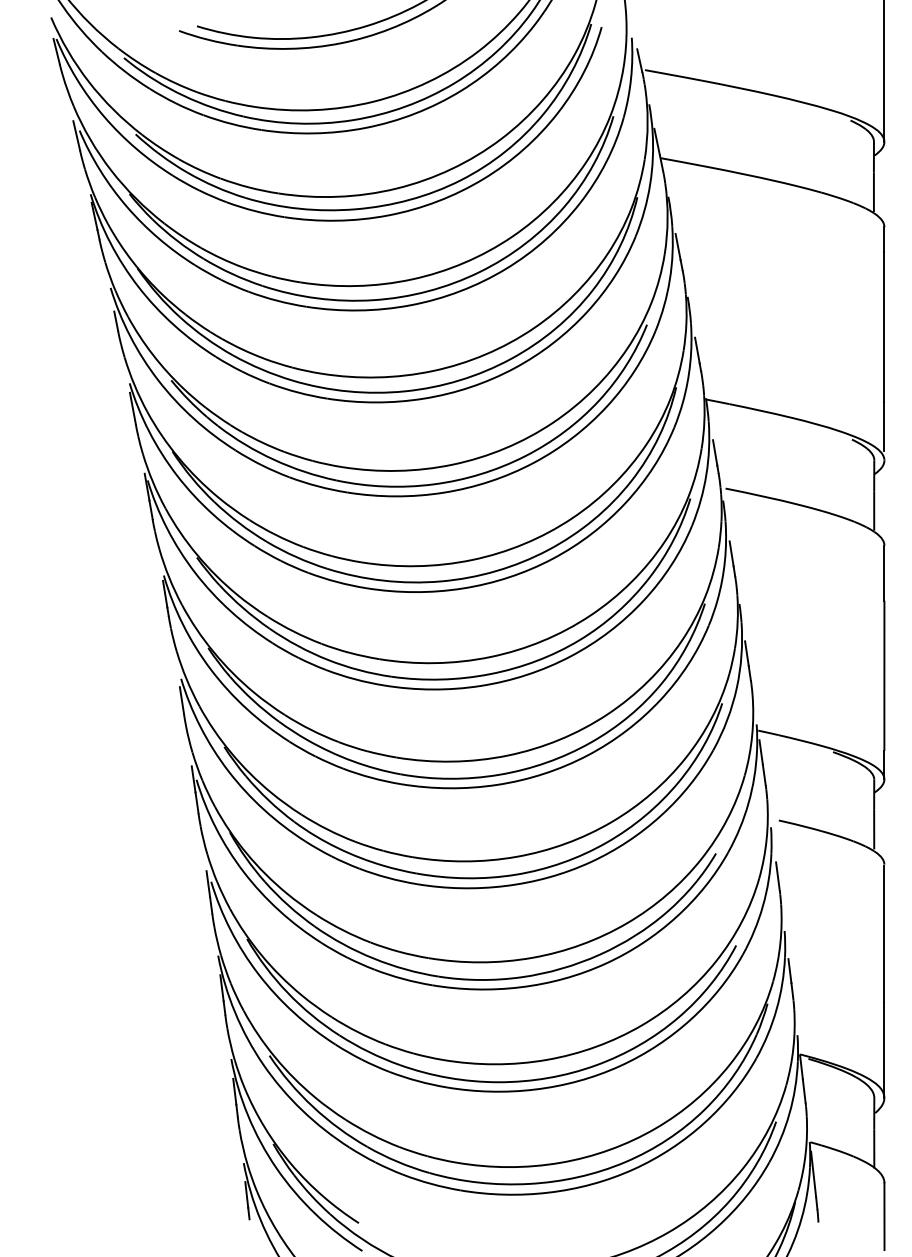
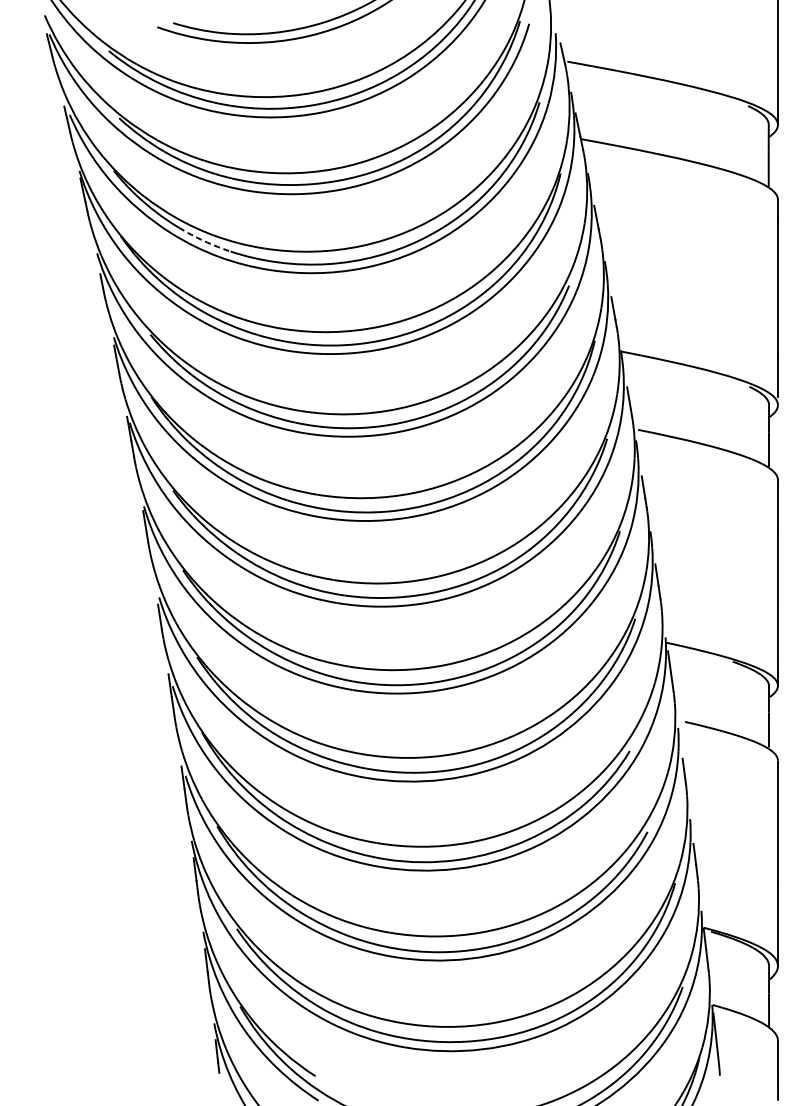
arc: (232, 274) -> (204, 241), solid -> dashed

